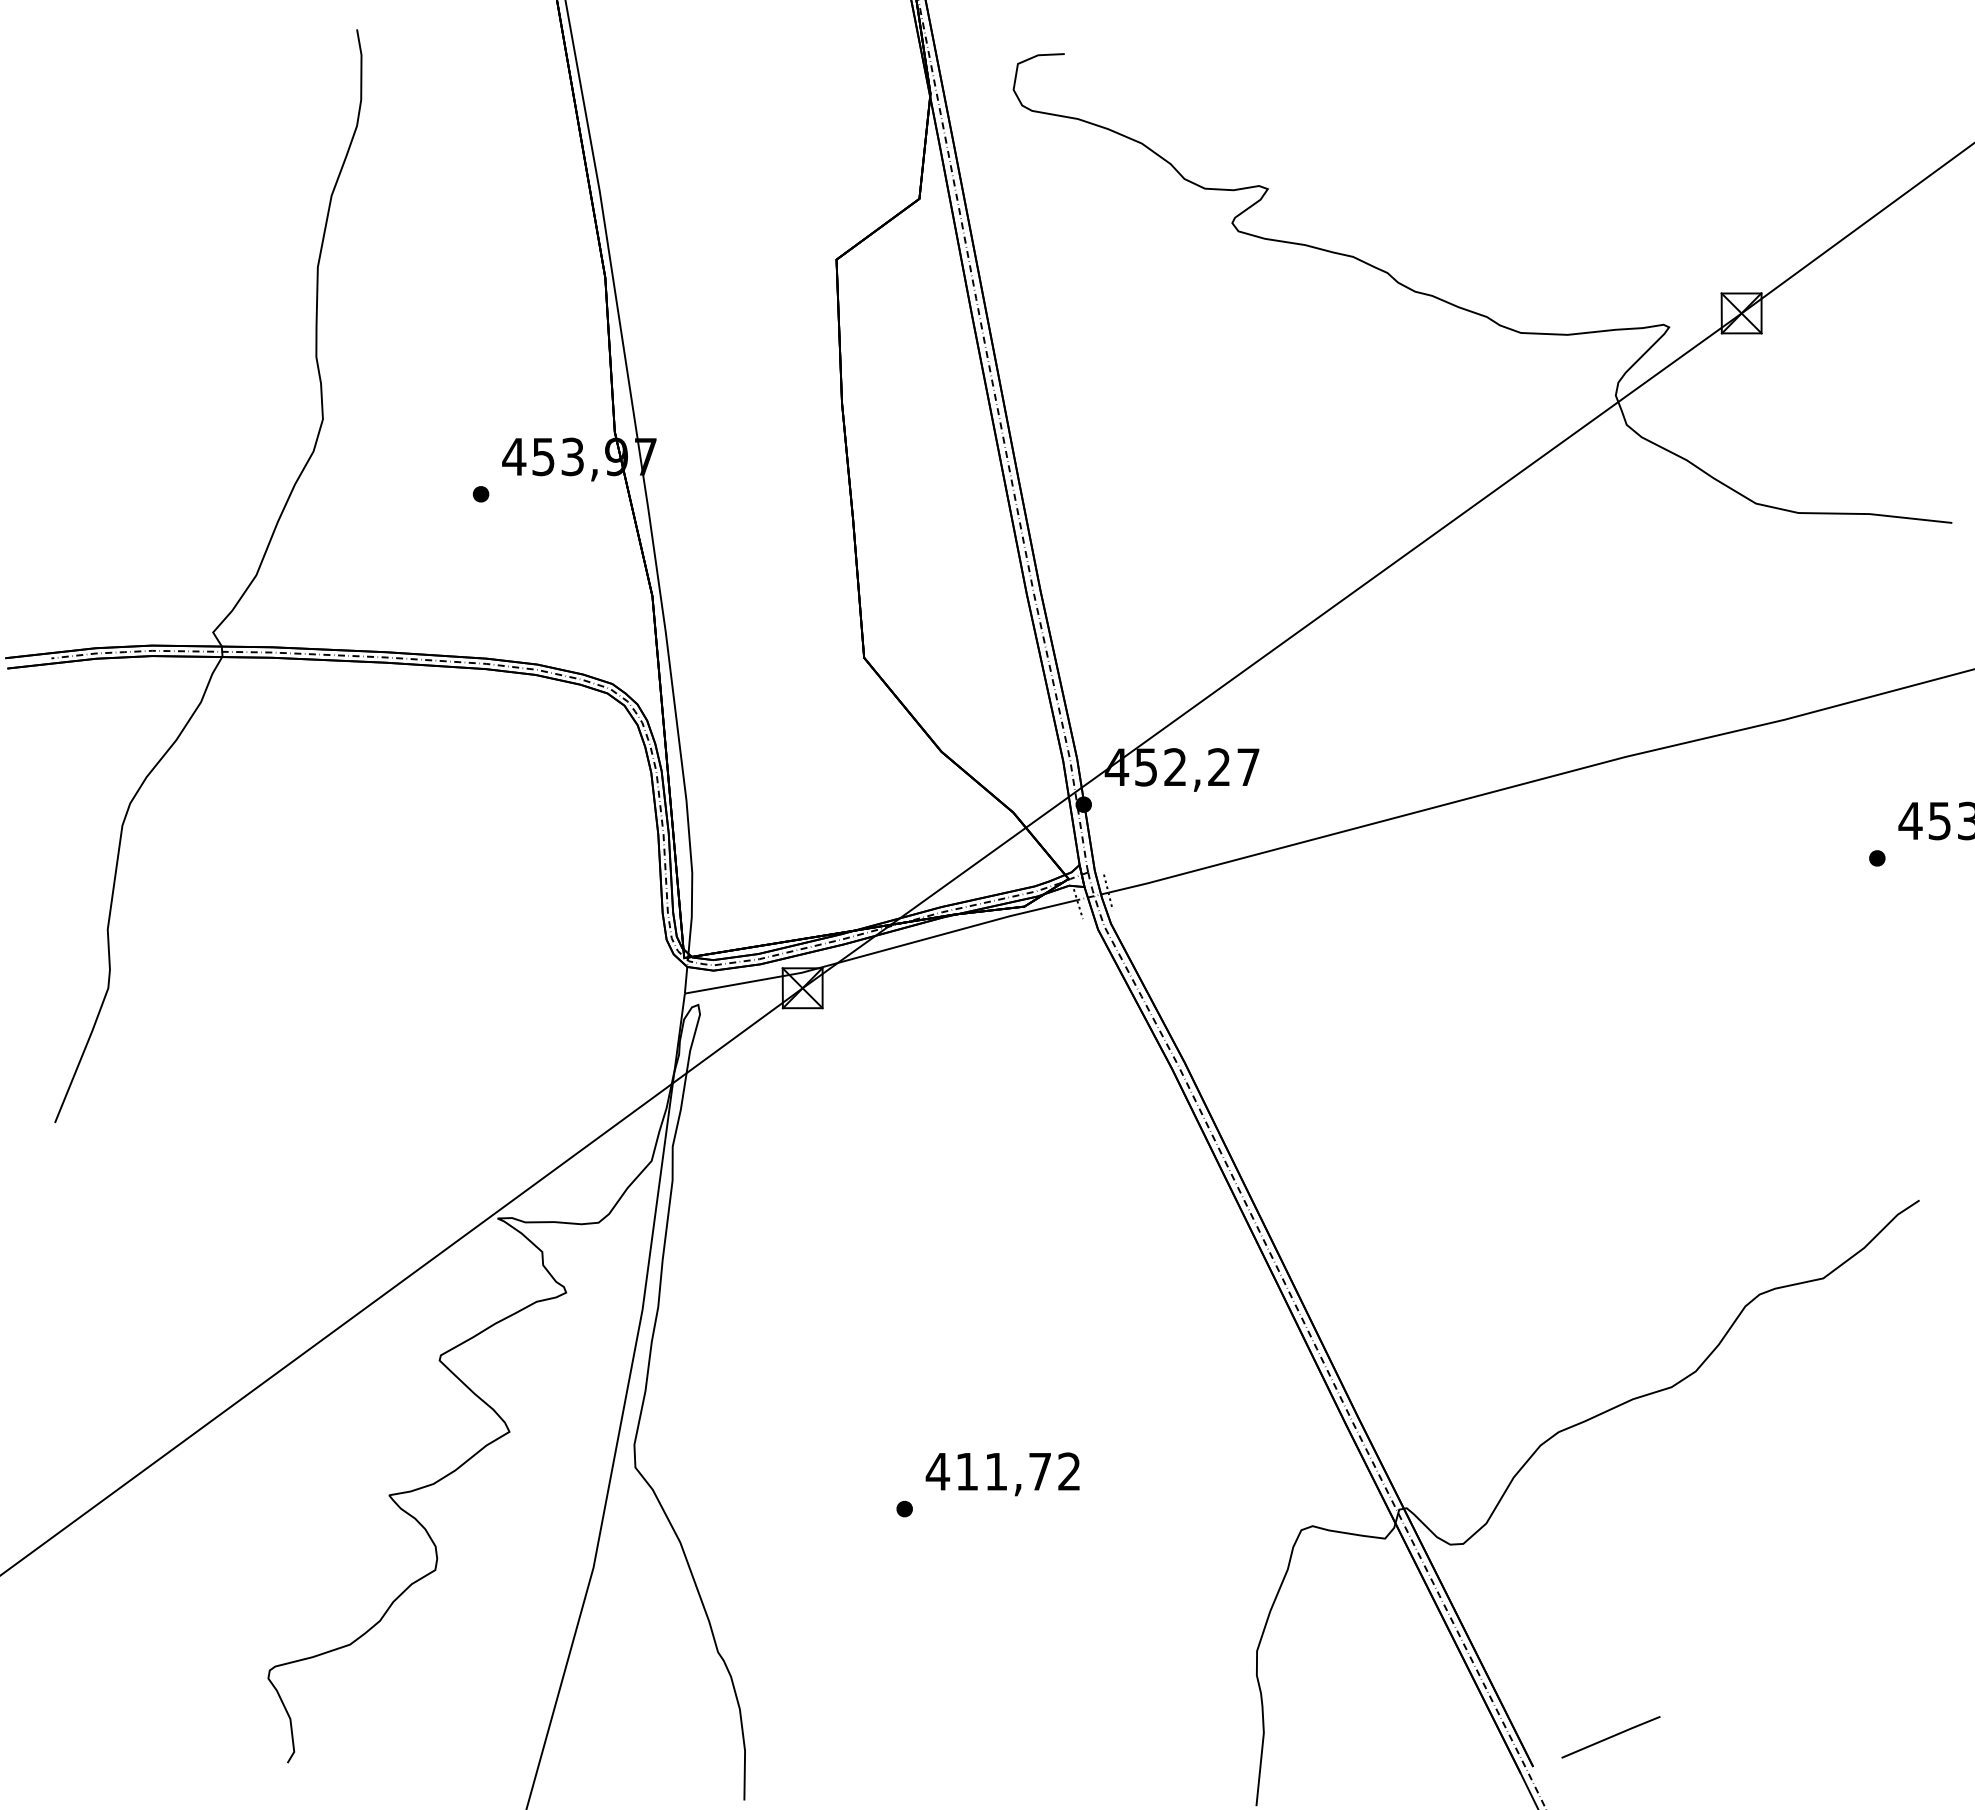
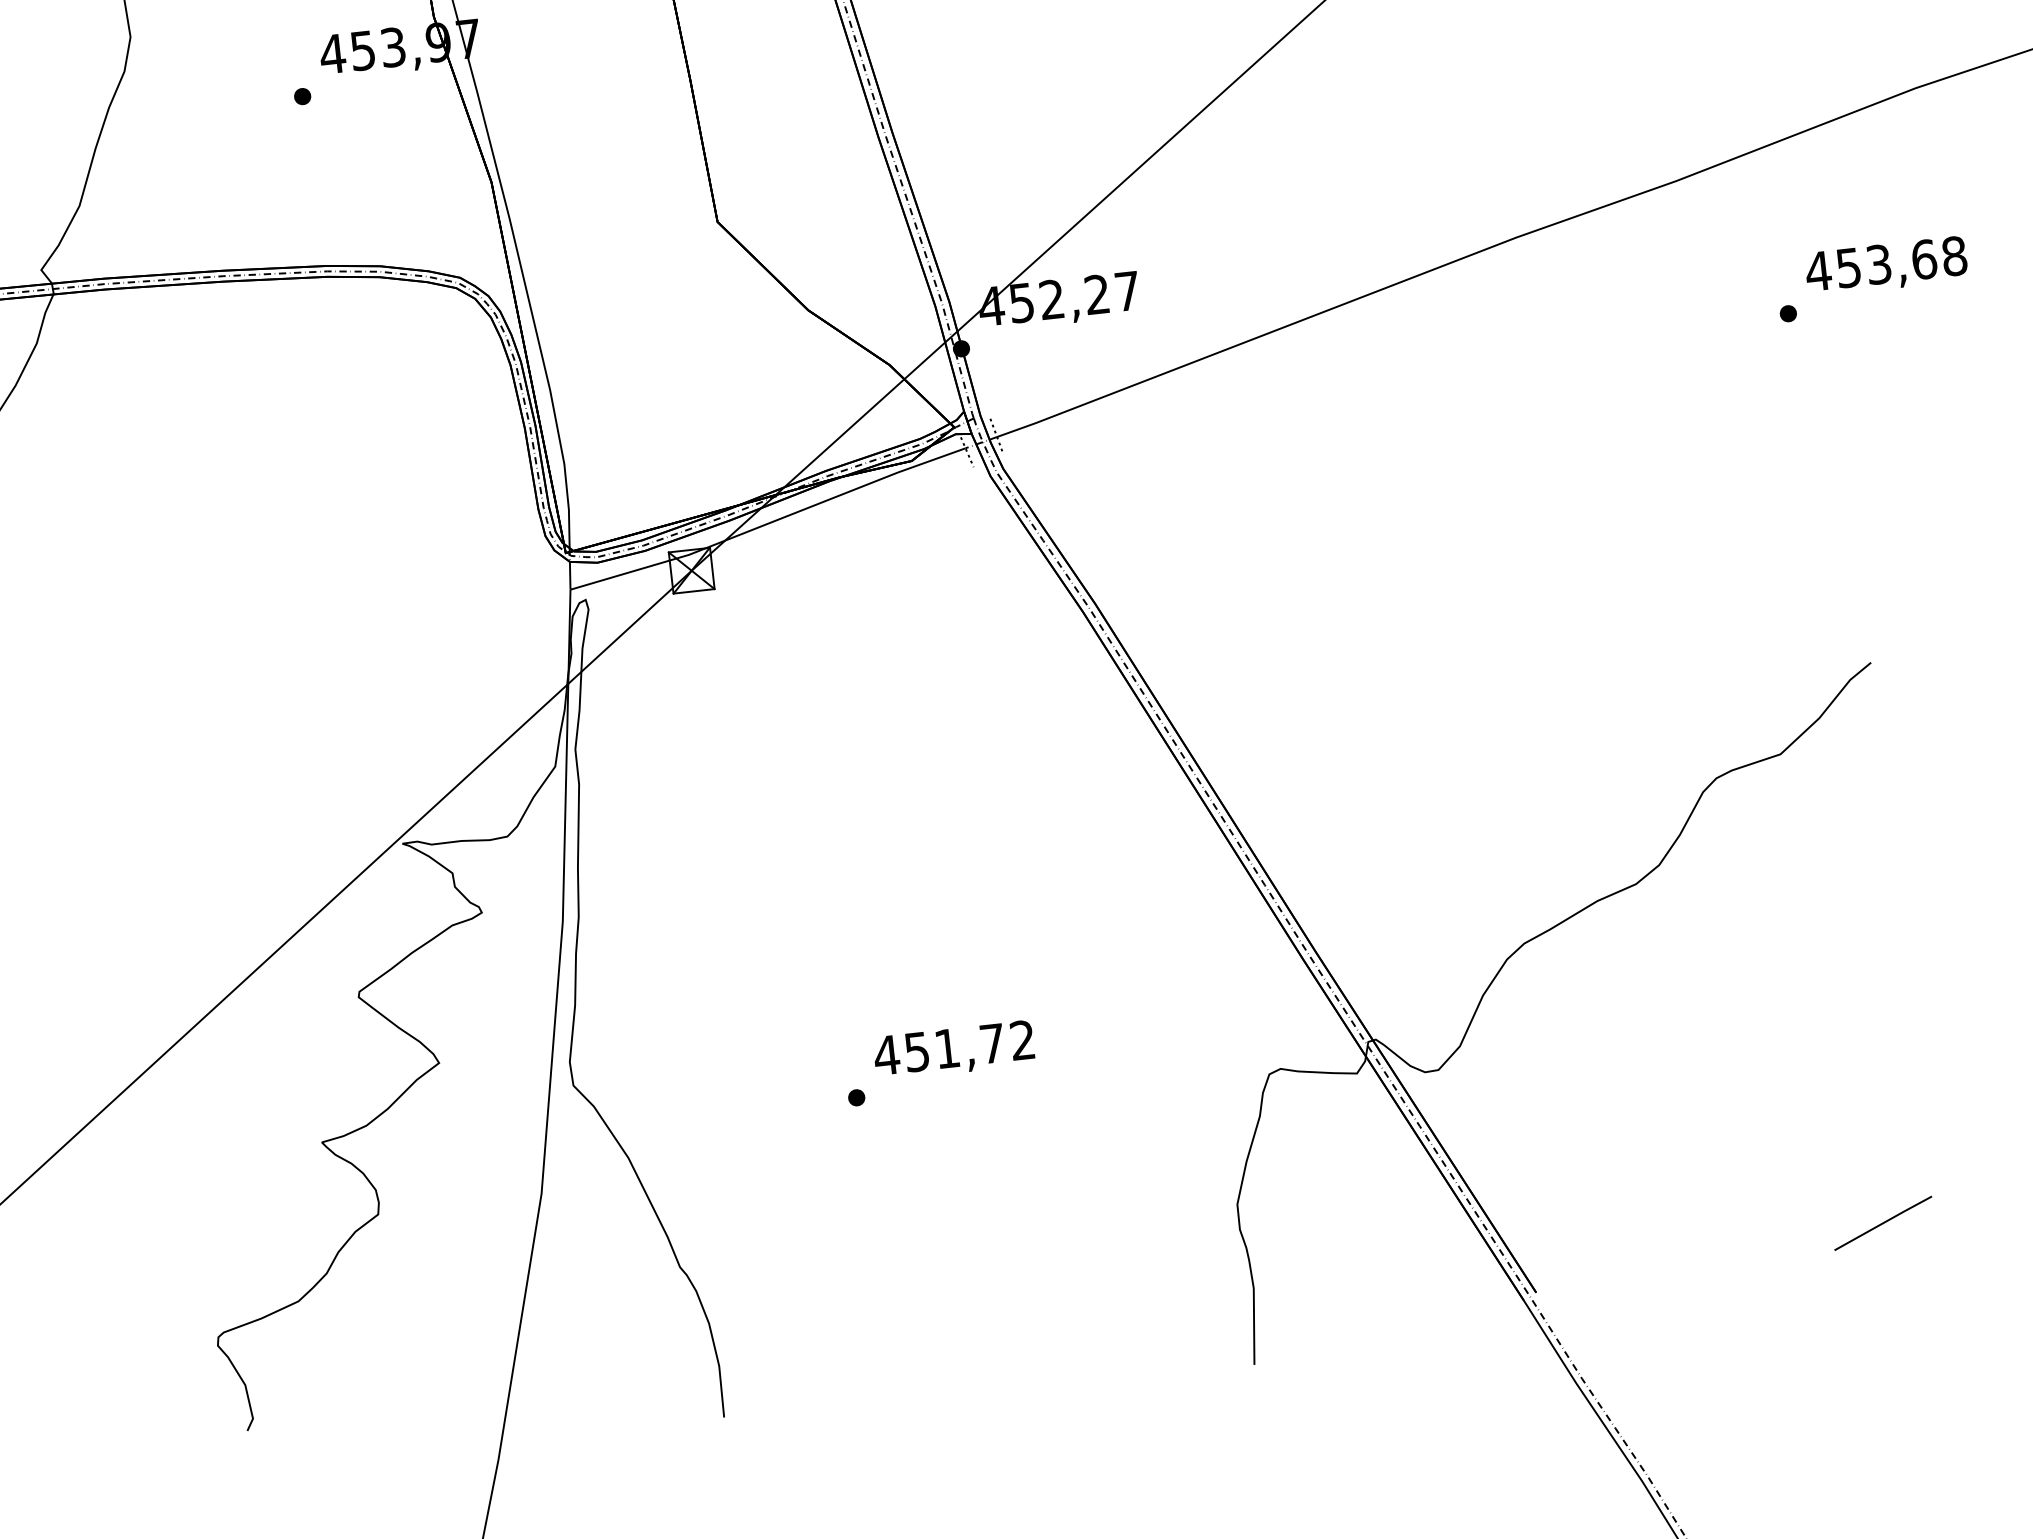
text: (966, 1471) -> (916, 1051), 411,72 -> 451,72
line: (1610, 1737) -> (1882, 1223), moved

